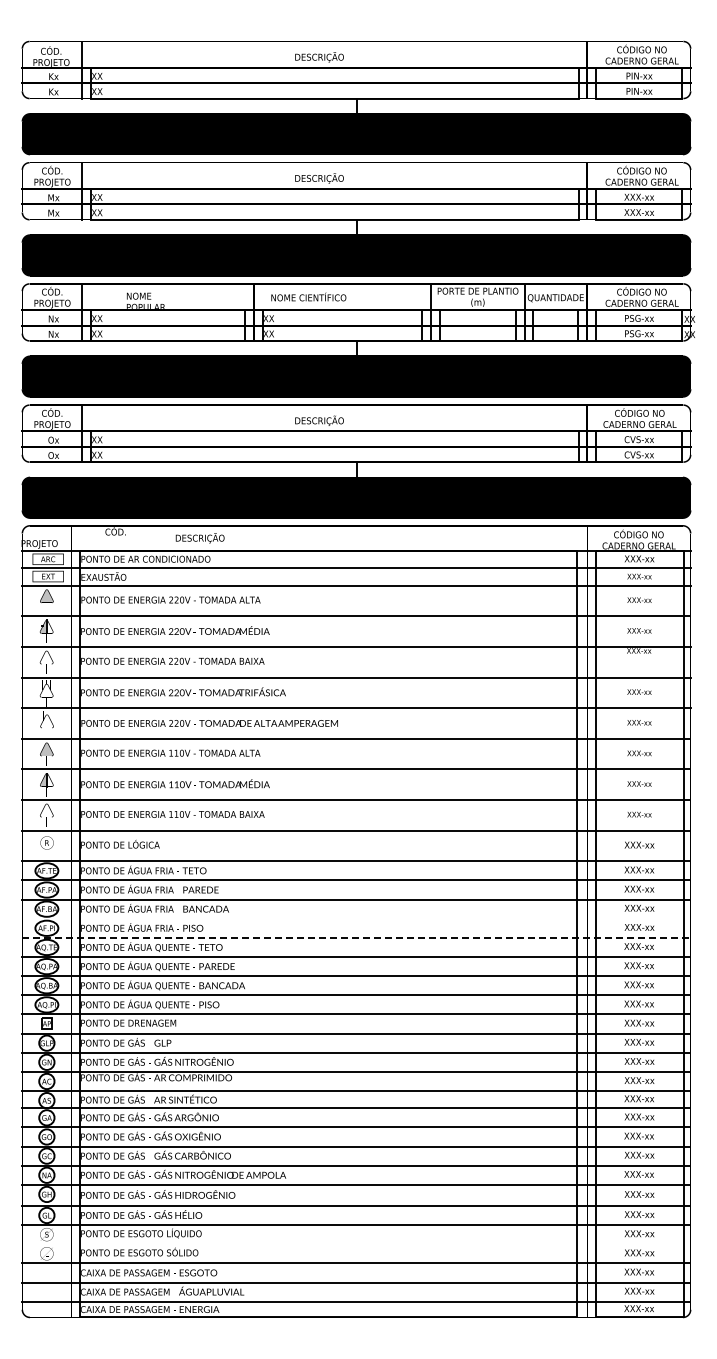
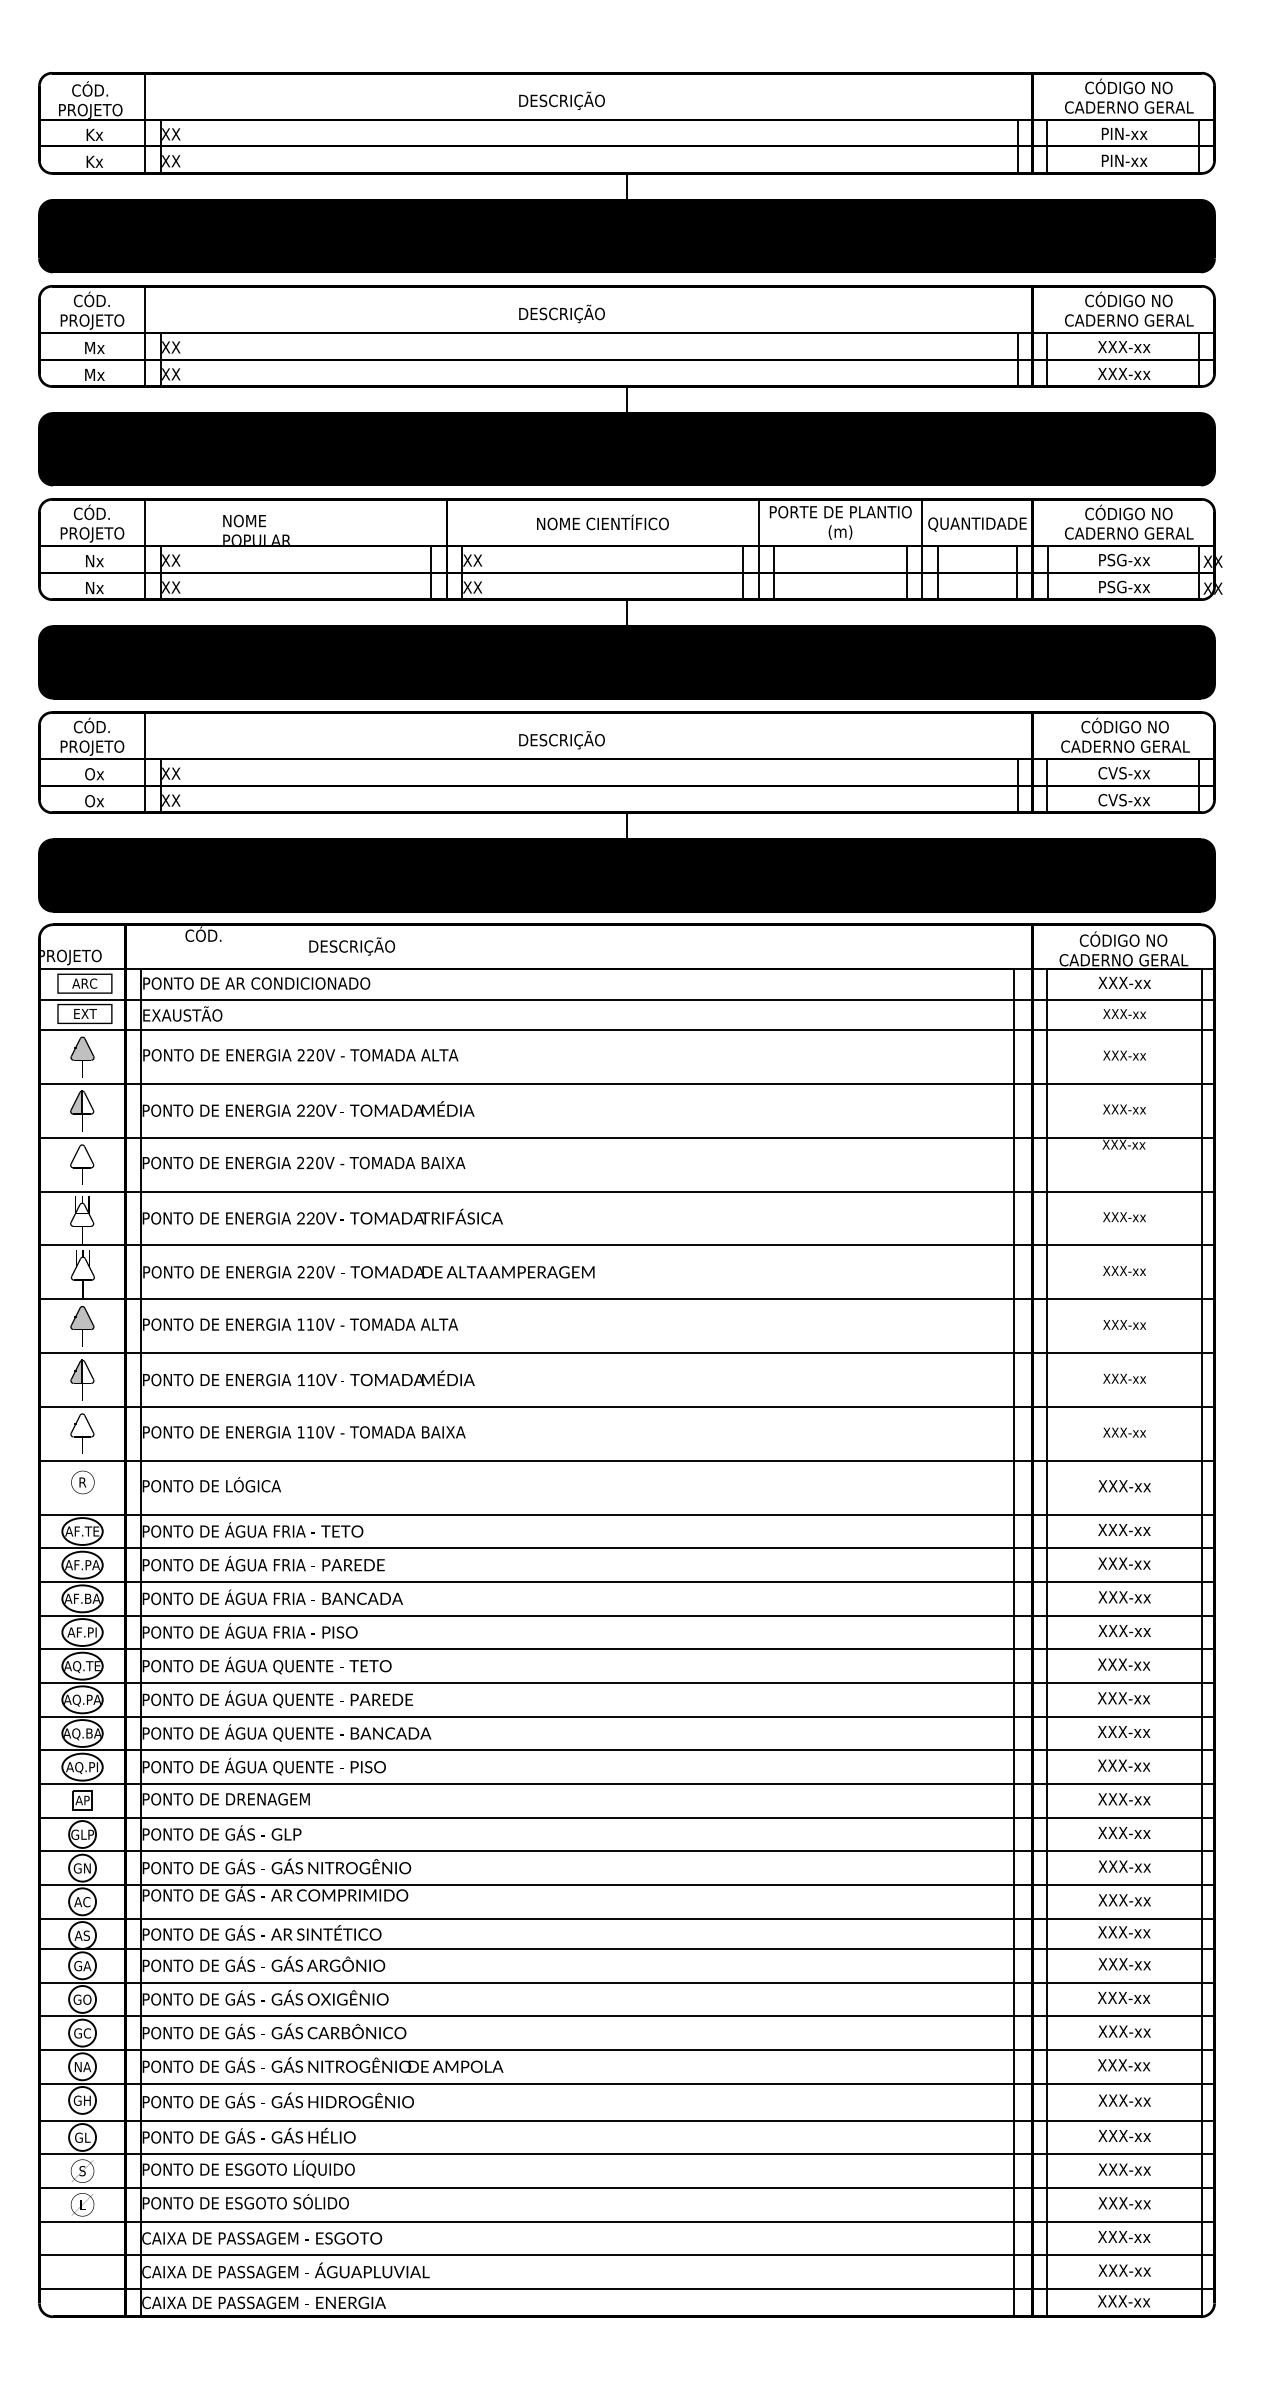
text: (308, 296) -> (602, 521), moved
line: (356, 918) -> (626, 1615), added
line: (356, 937) -> (626, 1648), dashed -> solid
line: (356, 1244) -> (626, 2188), added

